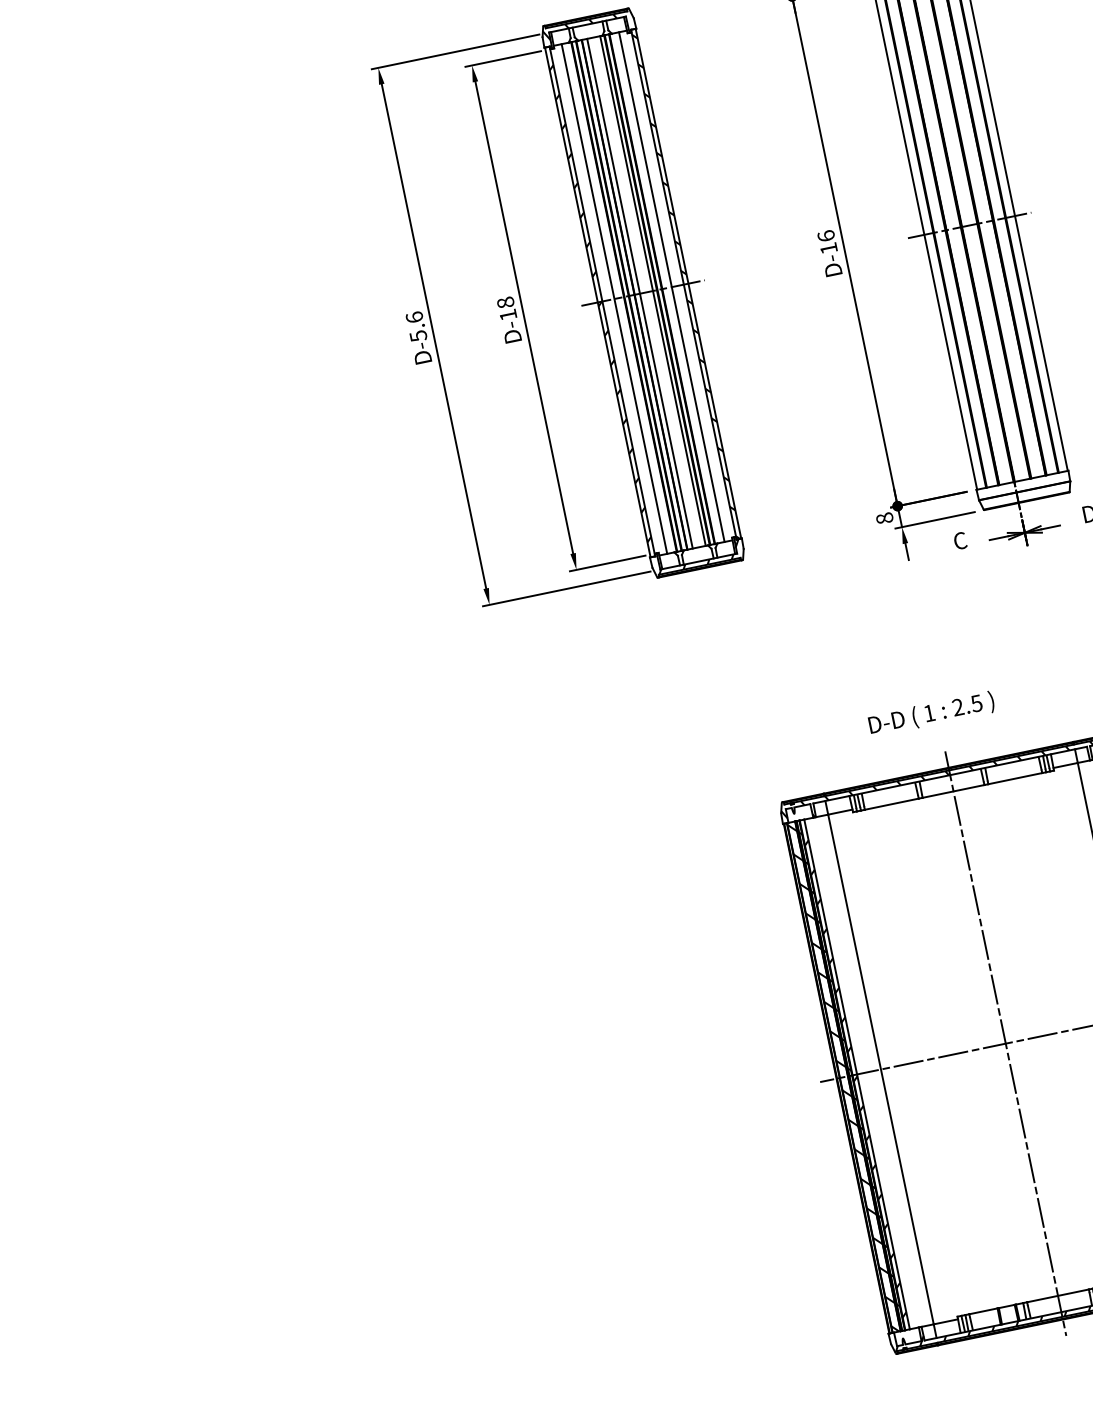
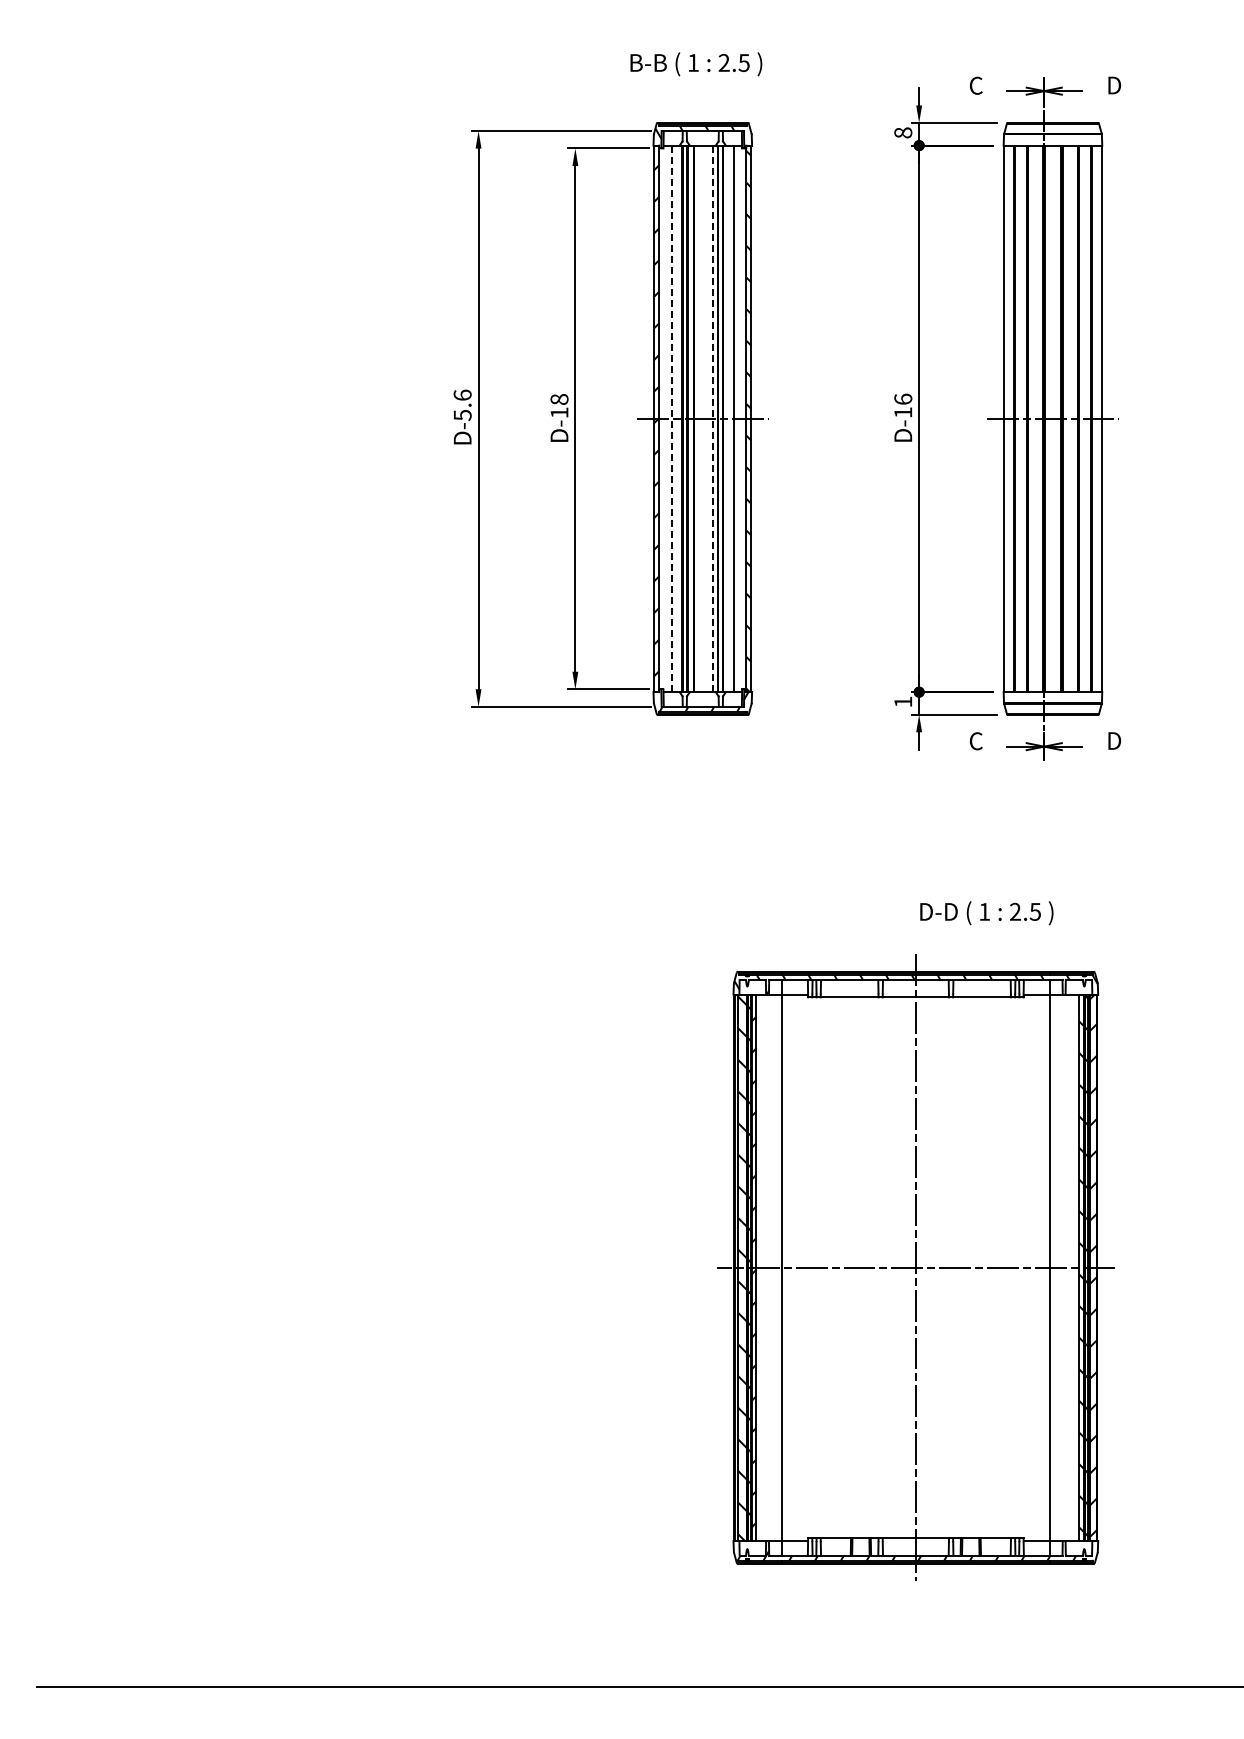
line: (653, 290) -> (713, 418), solid -> dashed
line: (639, 293) -> (699, 418), removed
line: (614, 298) -> (672, 418), solid -> dashed
text: (884, 517) -> (903, 701), 8 -> 1
text: (931, 714) -> (986, 913), moved

